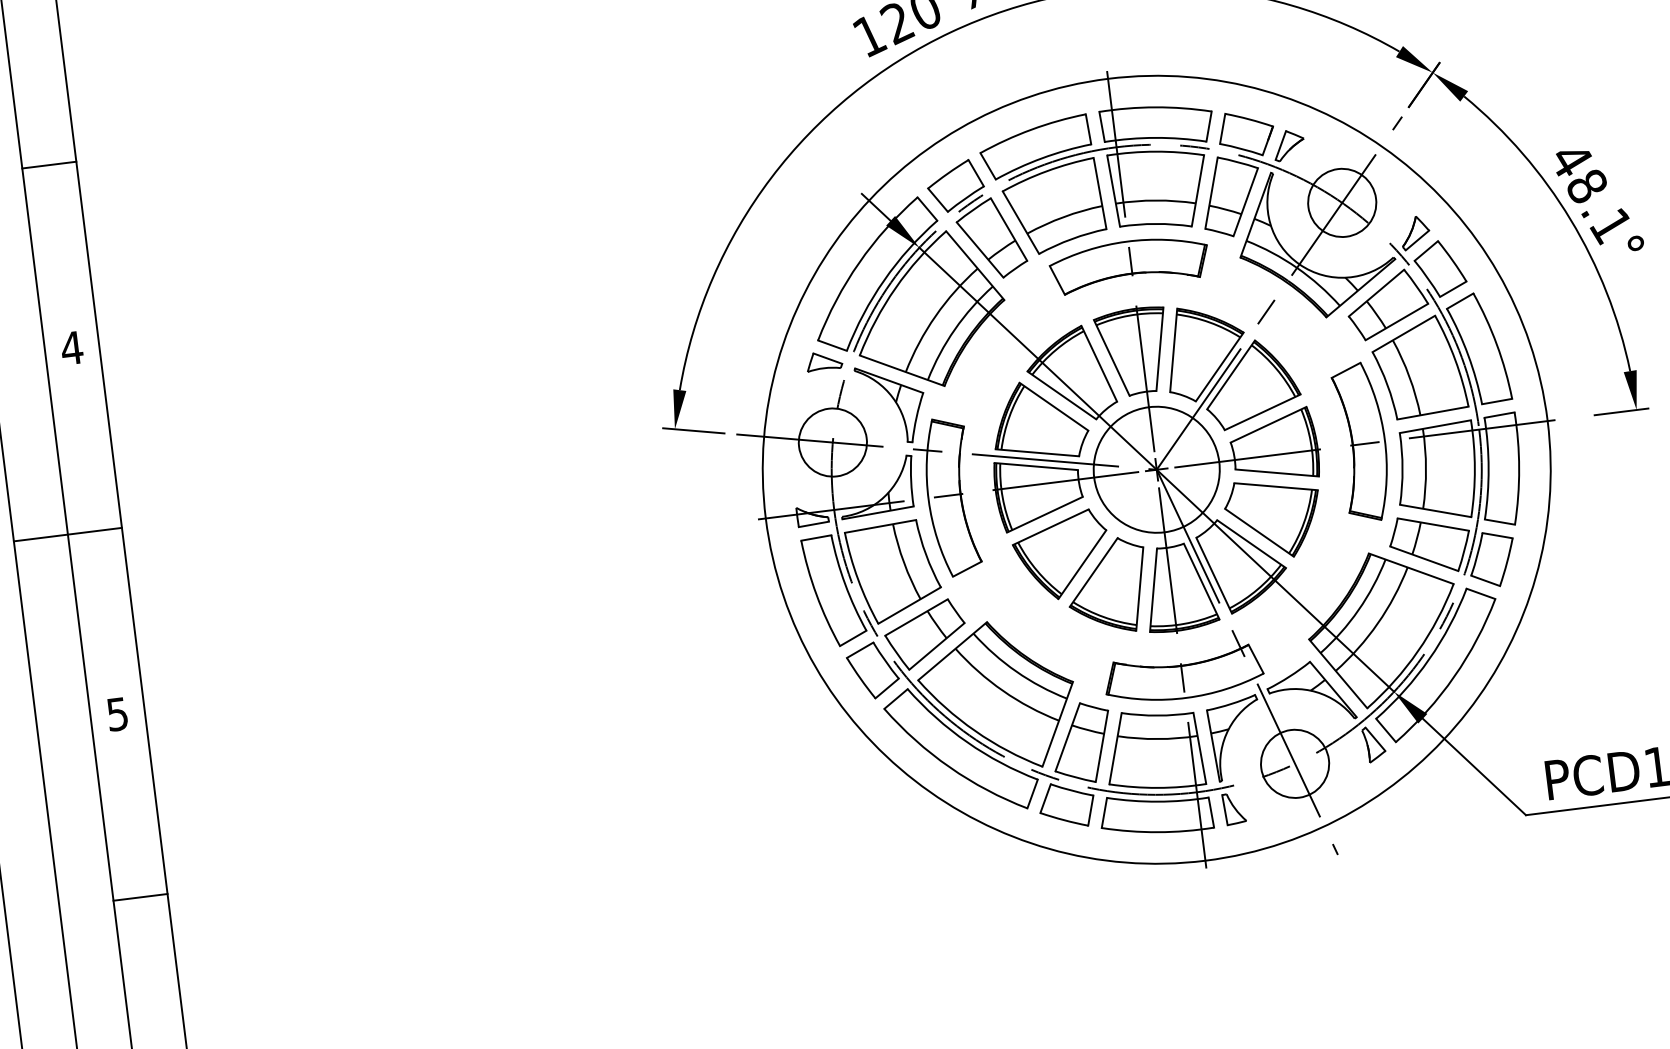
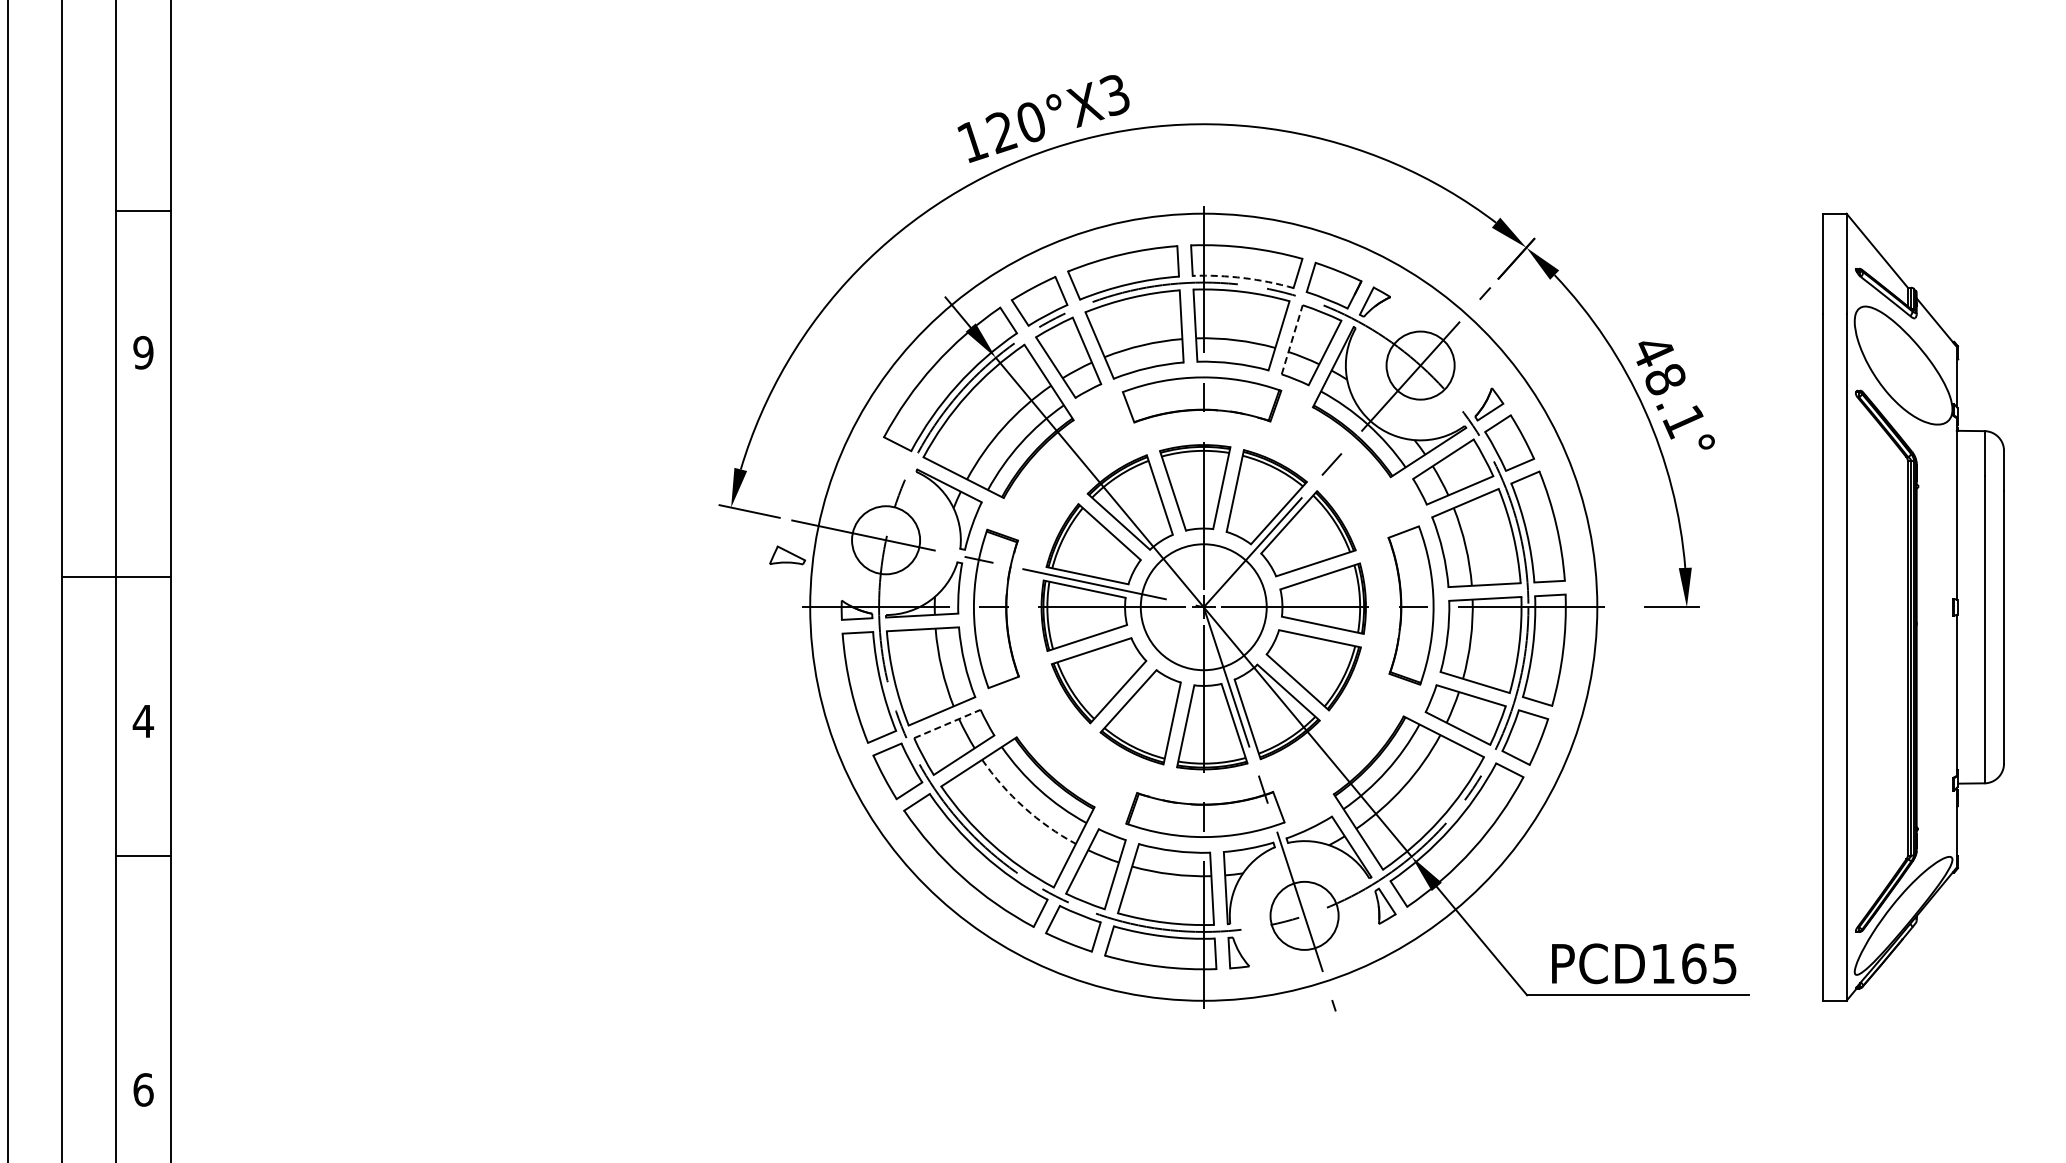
arc: (1155, 138) -> (1243, 278), solid -> dashed
line: (49, 165) -> (143, 211), moved
line: (1211, 192) -> (1292, 339), solid -> dashed
text: (72, 347) -> (143, 352), 4 -> 9
part: (824, 361) -> (787, 555), moved
line: (67, 535) -> (115, 577), moved
line: (916, 616) -> (947, 723), solid -> dashed
arc: (1003, 690) -> (1024, 807), solid -> dashed
text: (117, 714) -> (143, 721), 5 -> 4
line: (140, 897) -> (143, 855), moved

